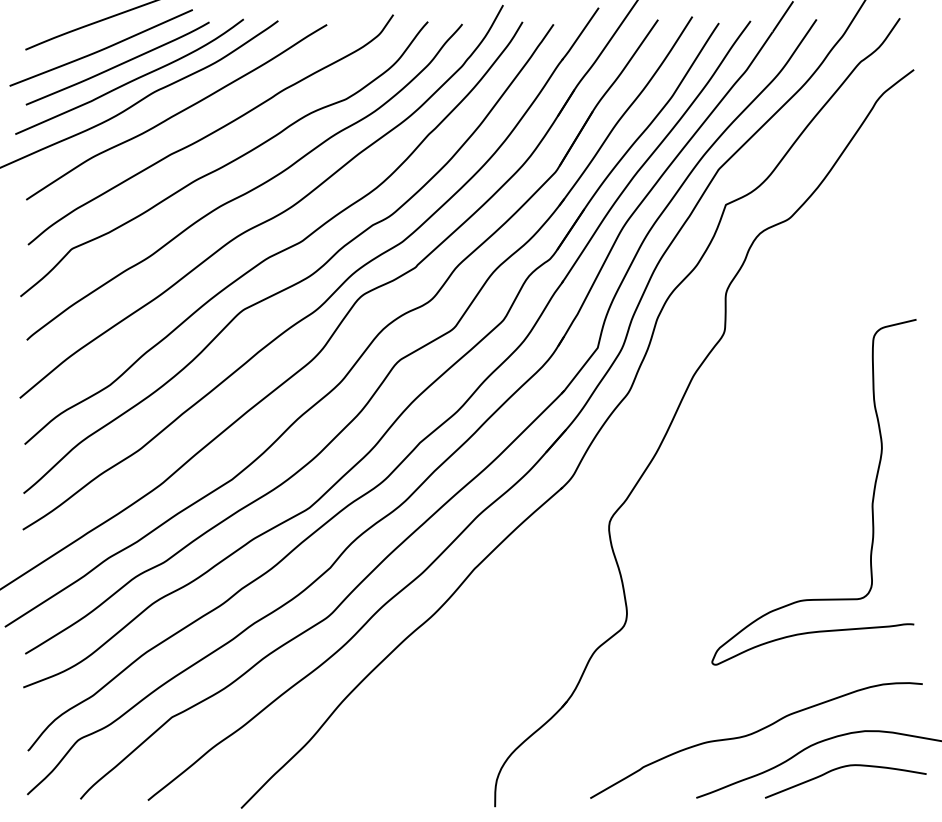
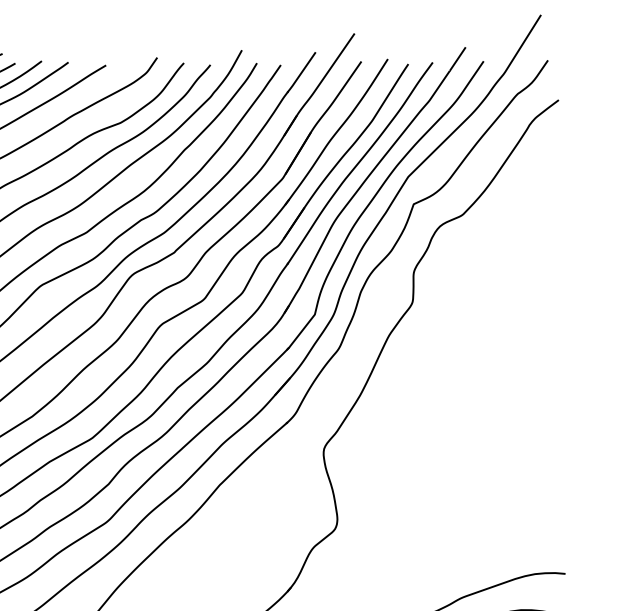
curve: (871, 502) -> (525, 433), removed

